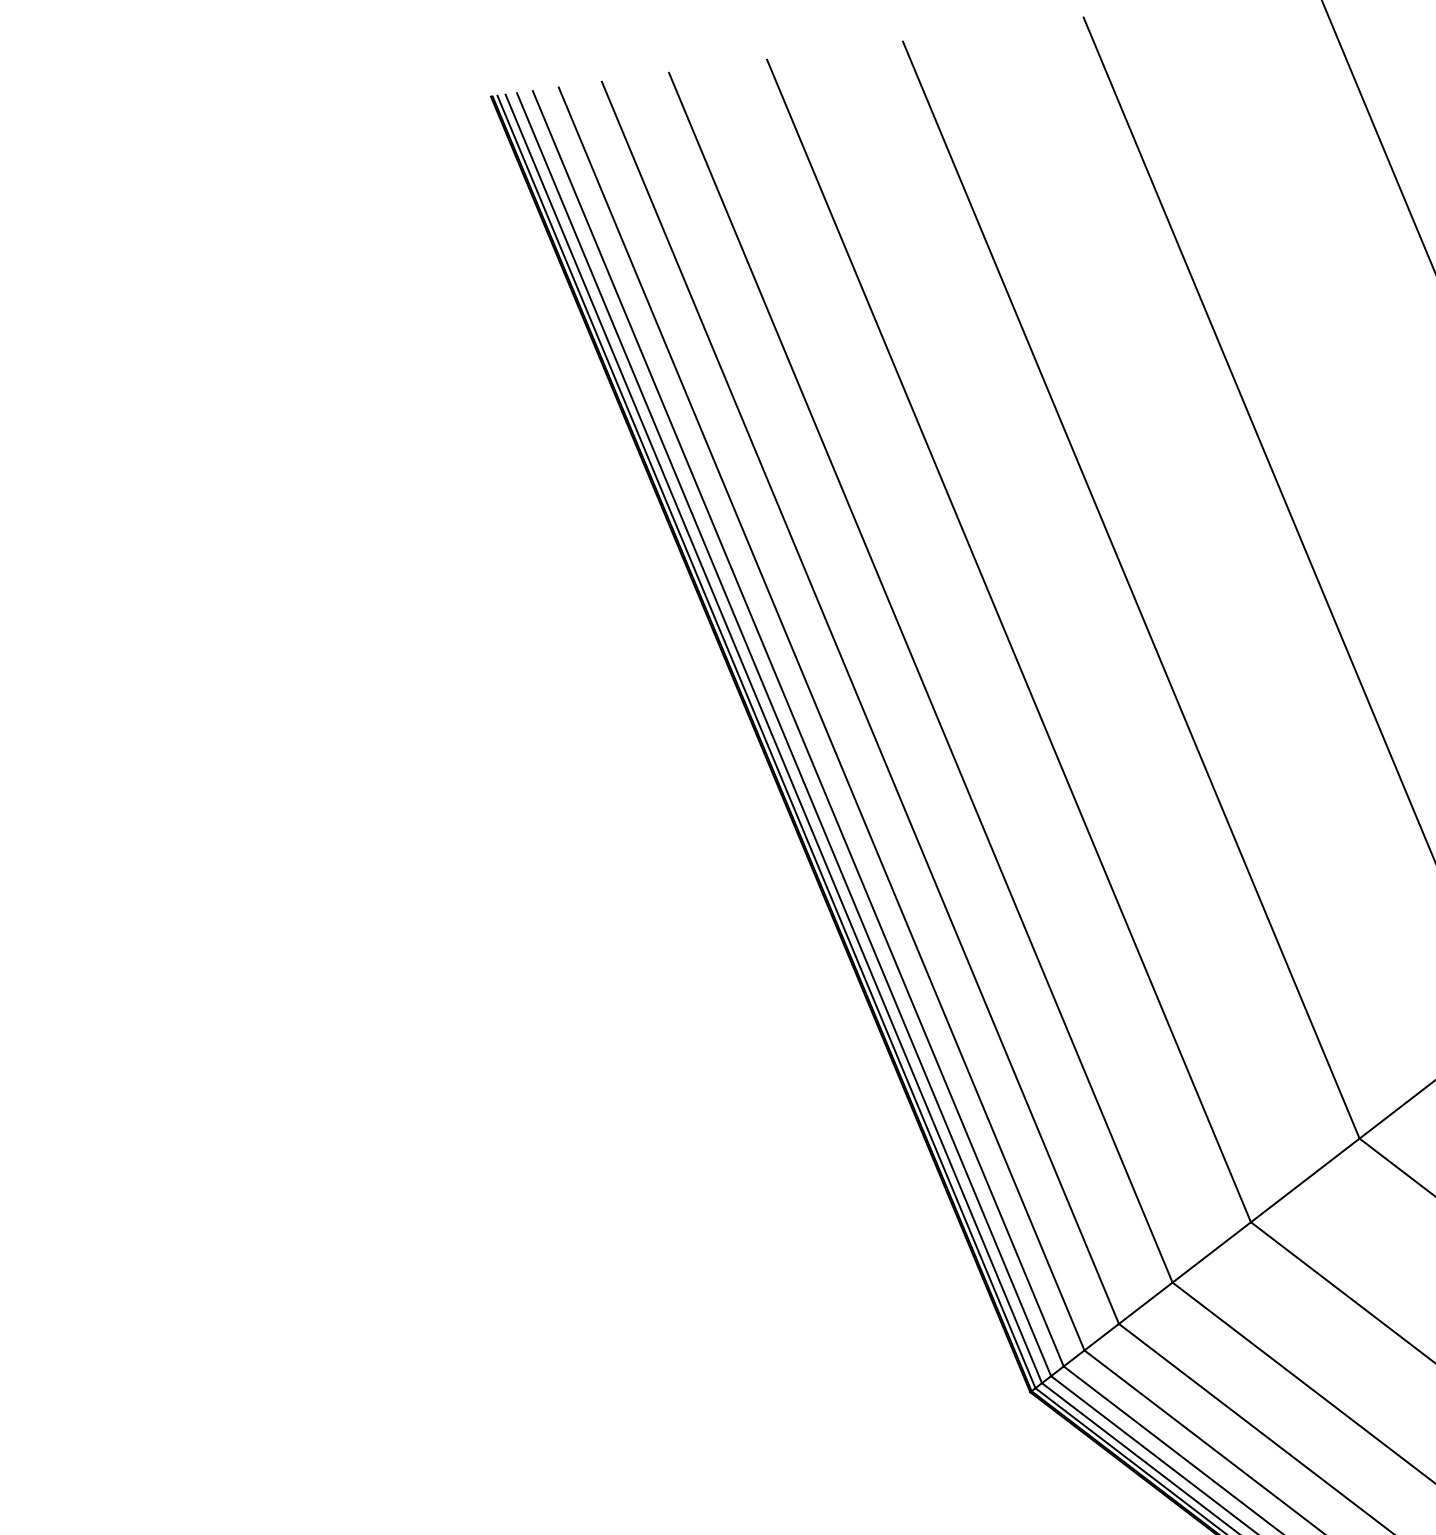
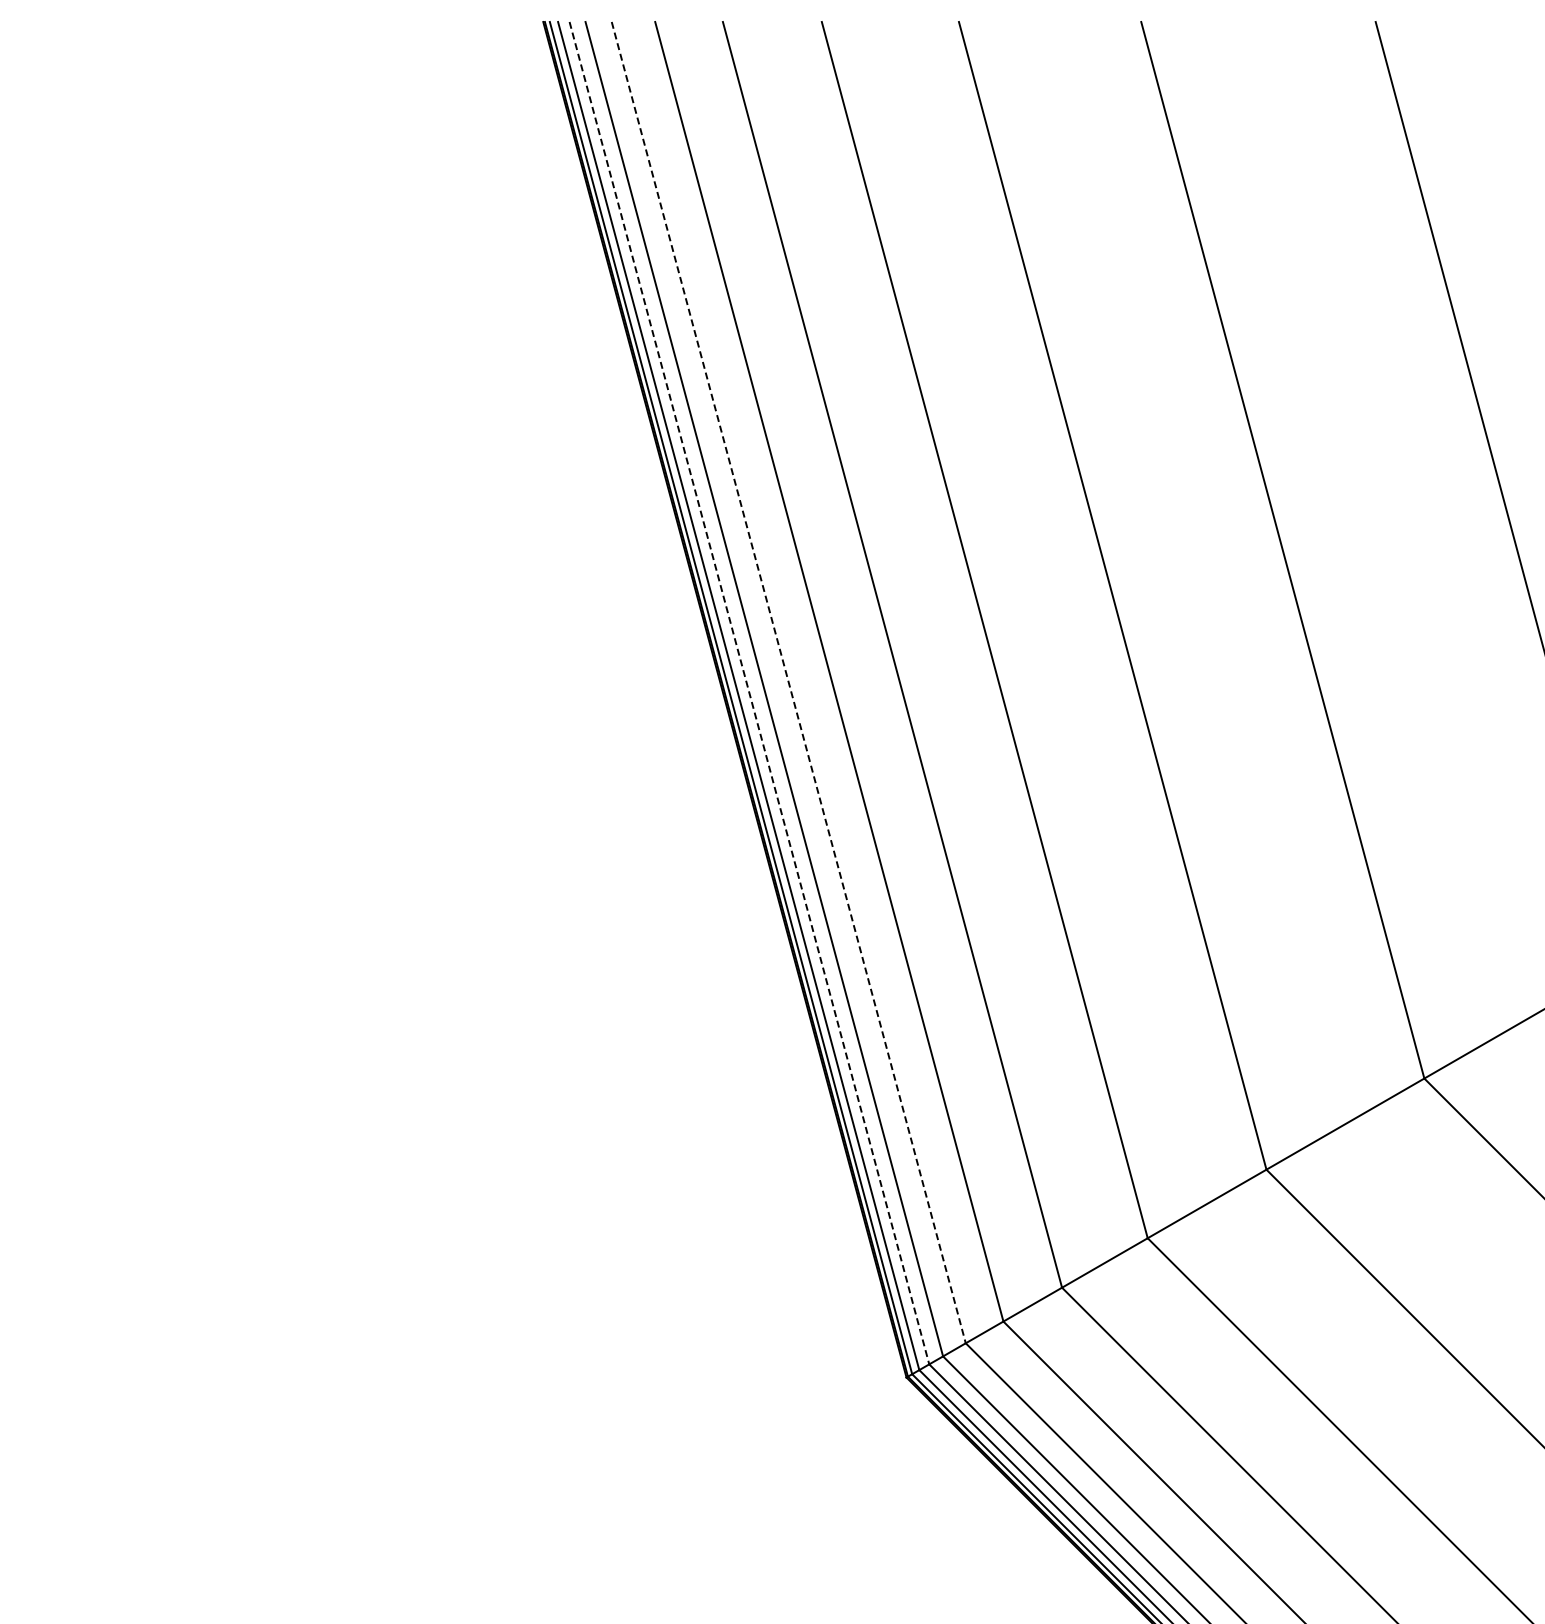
line: (821, 718) -> (788, 682), solid -> dashed
line: (784, 734) -> (749, 693), solid -> dashed

